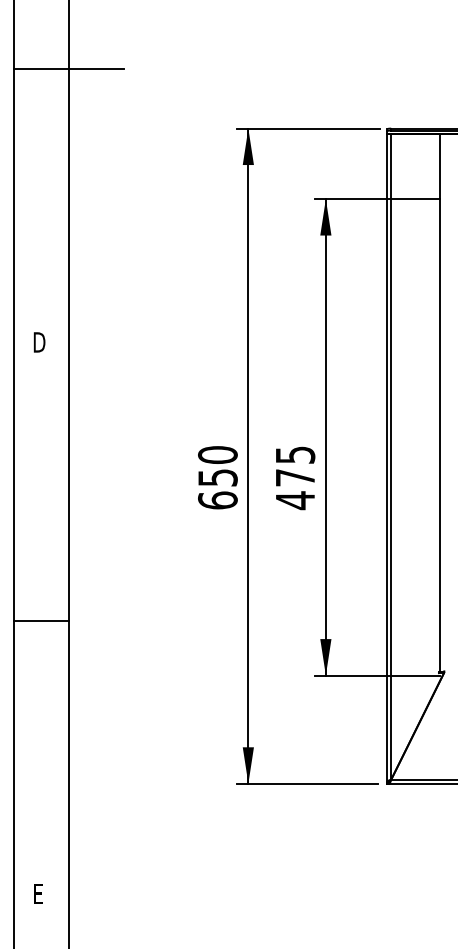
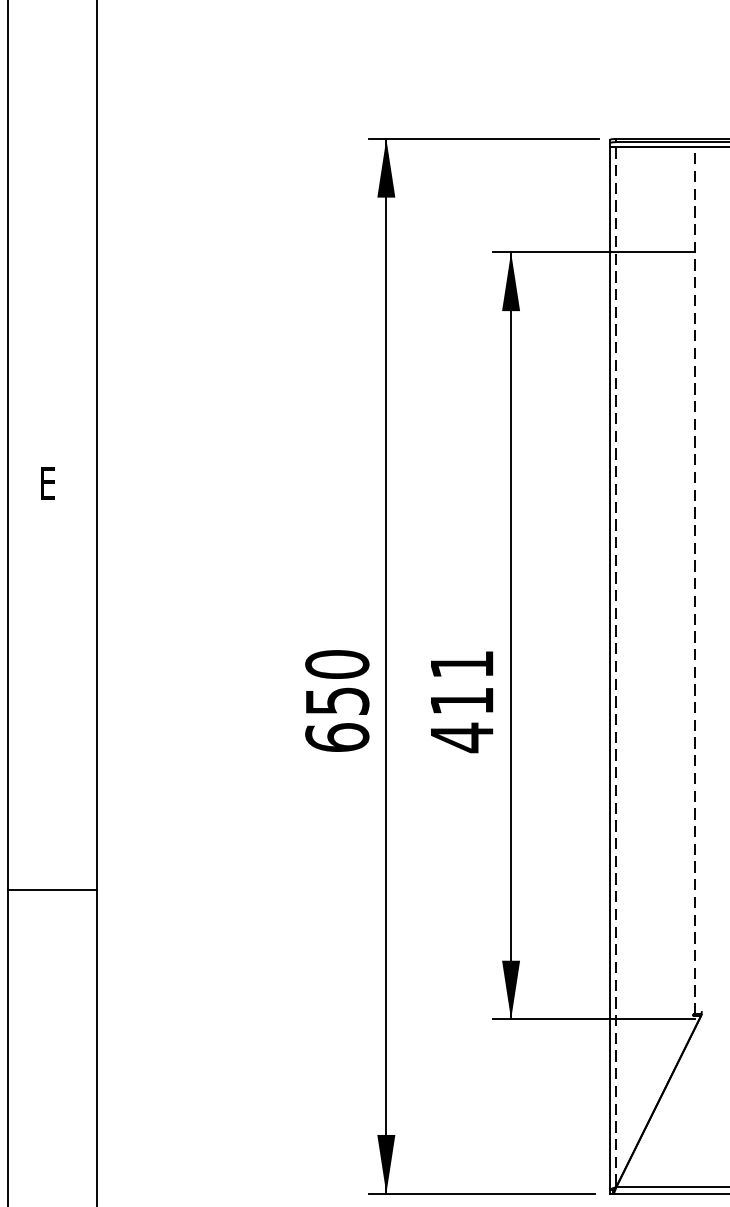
line: (68, 69) -> (96, 43), removed
text: (39, 342) -> (50, 483), D -> E
line: (440, 402) -> (695, 579), solid -> dashed
line: (391, 456) -> (616, 666), solid -> dashed
text: (295, 466) -> (462, 682), 475 -> 411
line: (40, 620) -> (51, 888), moved

